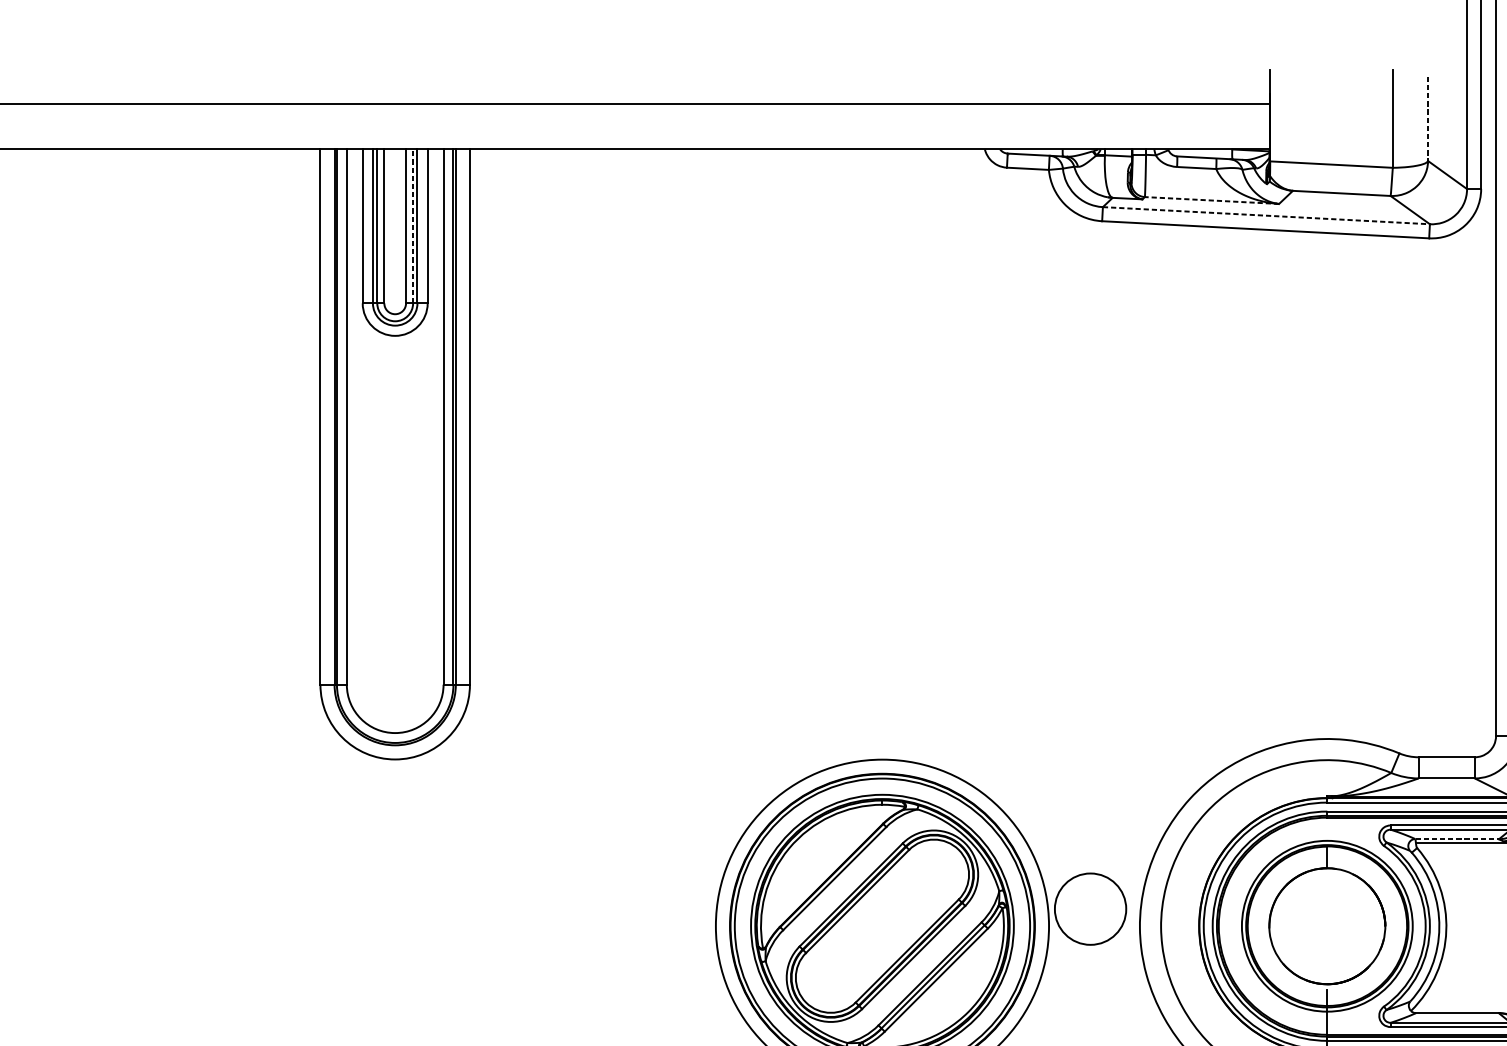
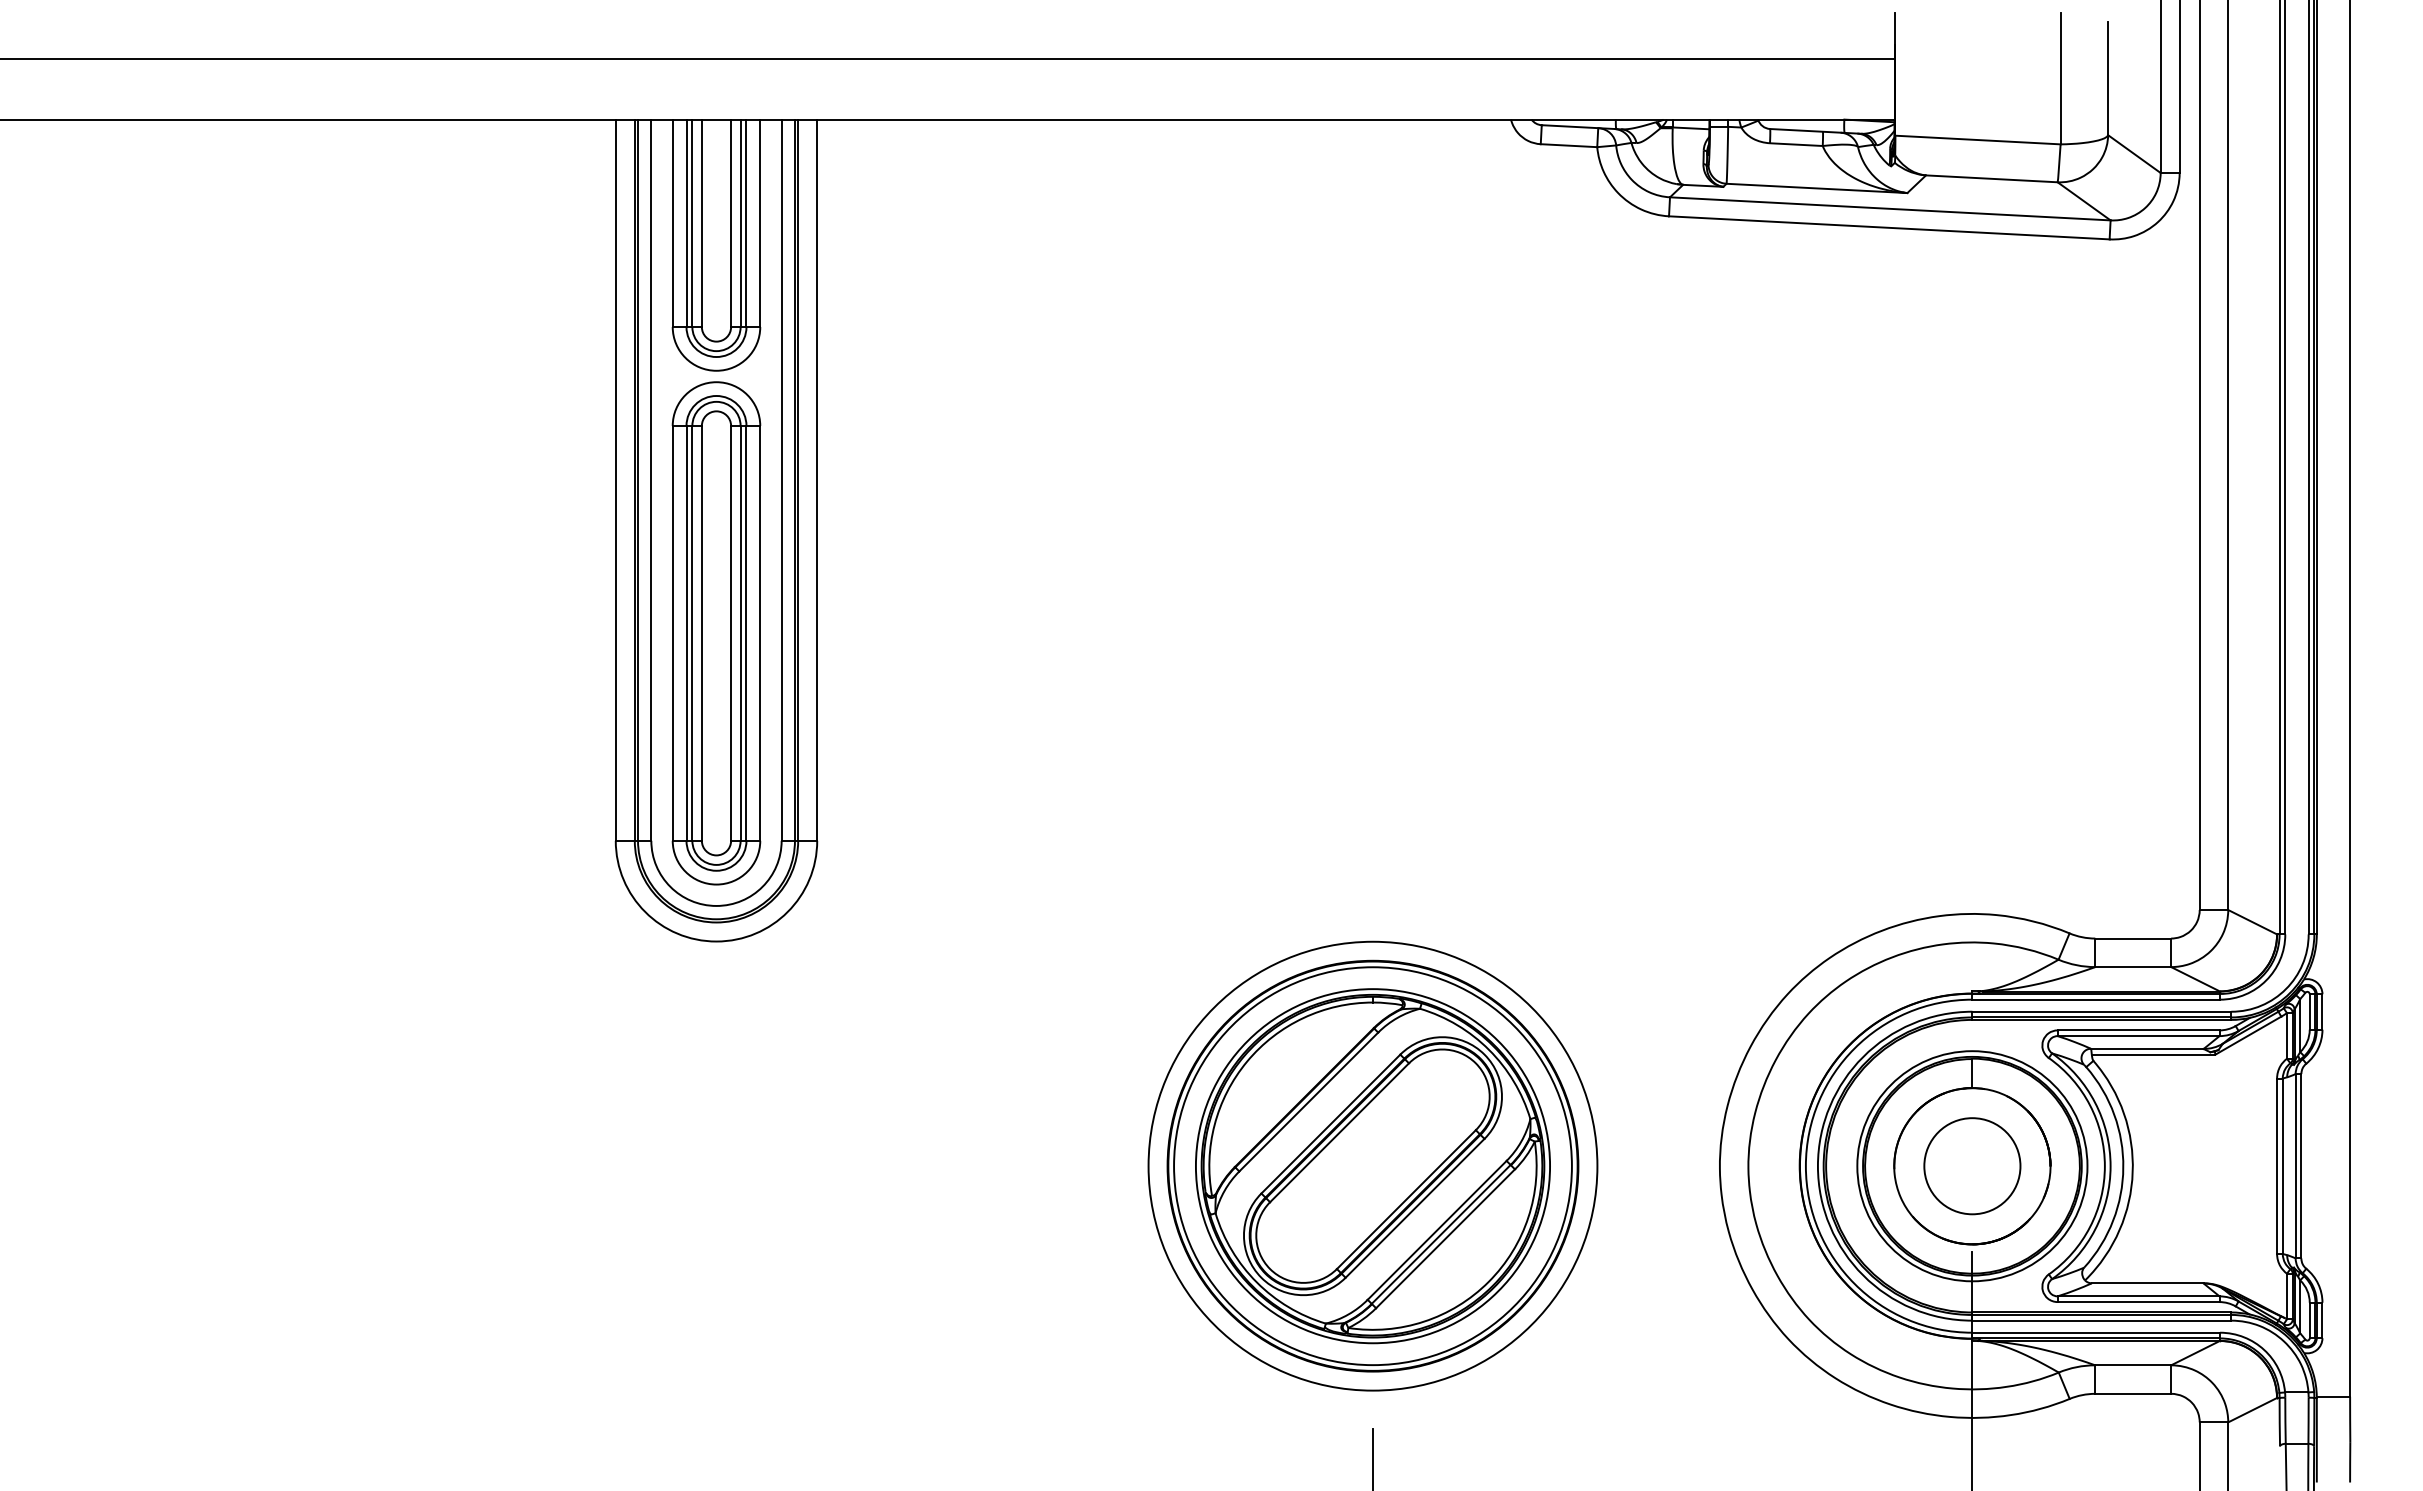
line: (1428, 118) -> (2108, 78), dashed -> solid
line: (1211, 200) -> (1816, 188), dashed -> solid
line: (1266, 215) -> (1890, 208), dashed -> solid
line: (413, 226) -> (740, 223), dashed -> solid
part: (395, 530) -> (716, 633), added
line: (1457, 838) -> (2147, 1048), dashed -> solid
circle: (1090, 909) -> (1972, 1166), moved

